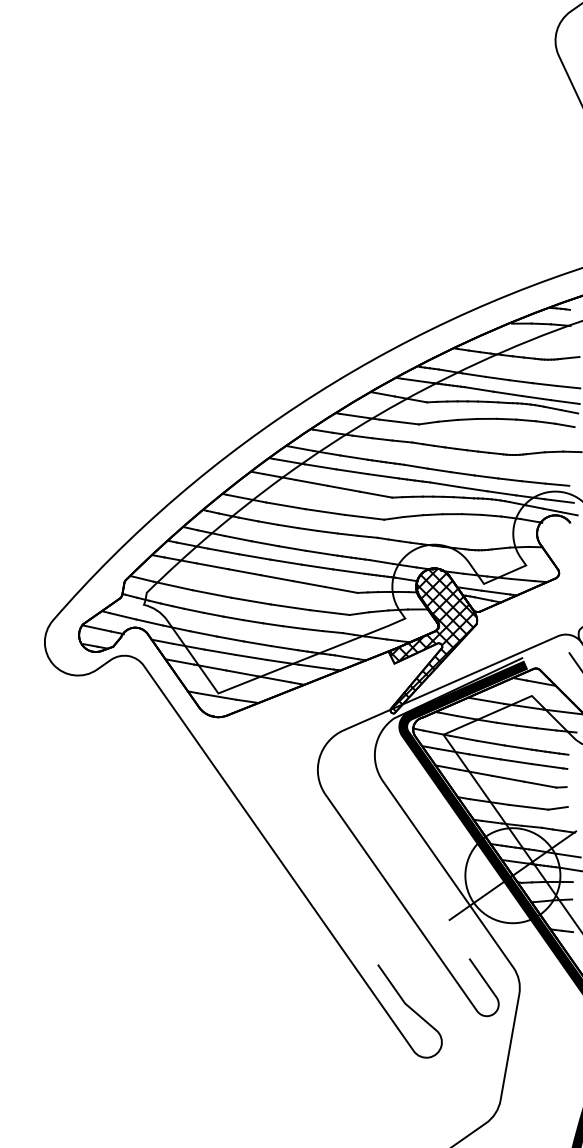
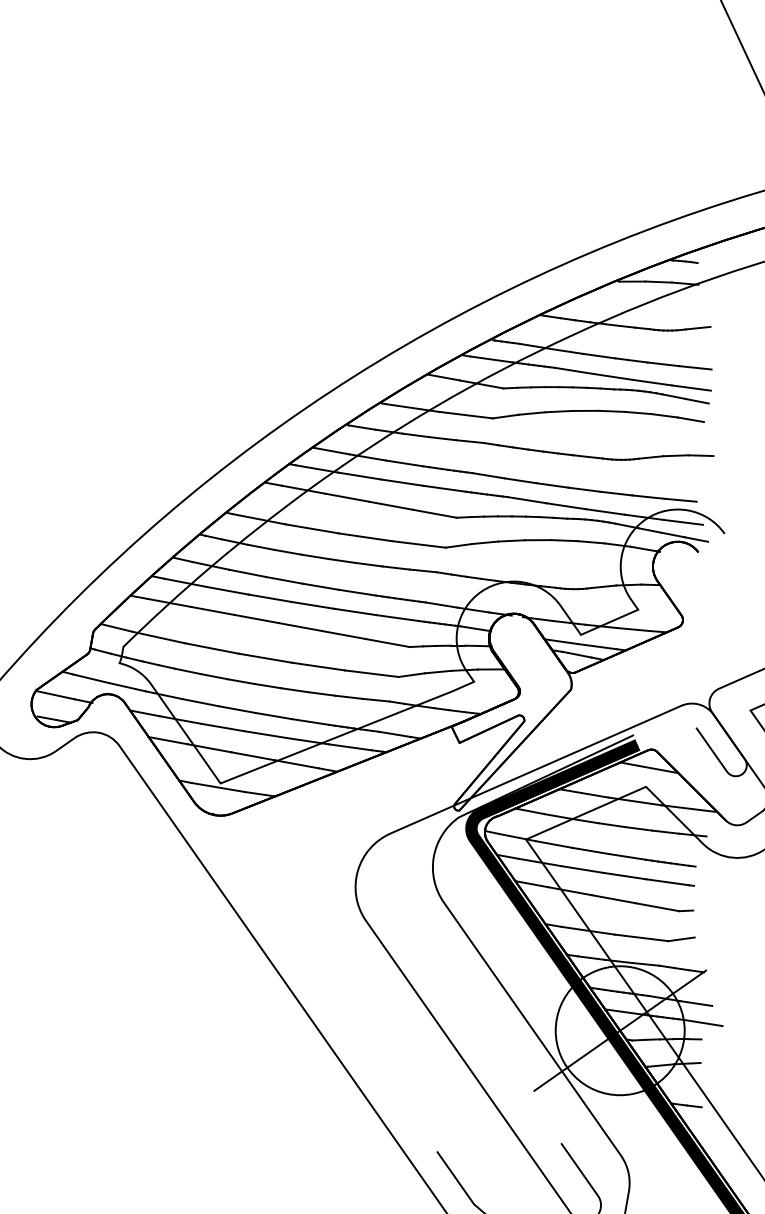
hatch: (432, 639) -> (511, 710), removed

